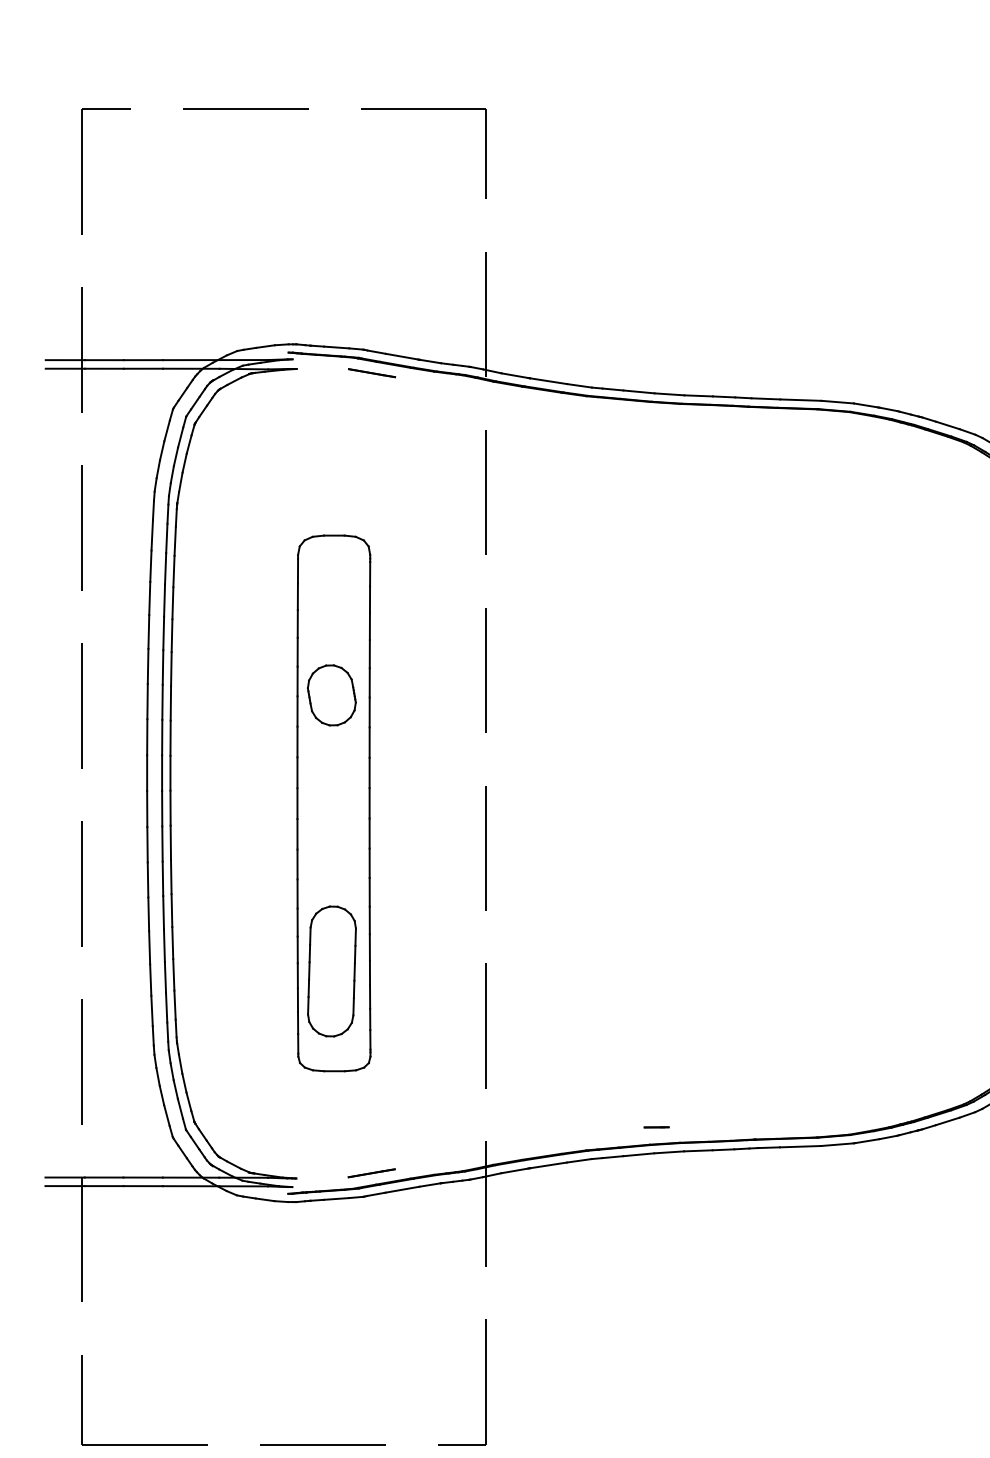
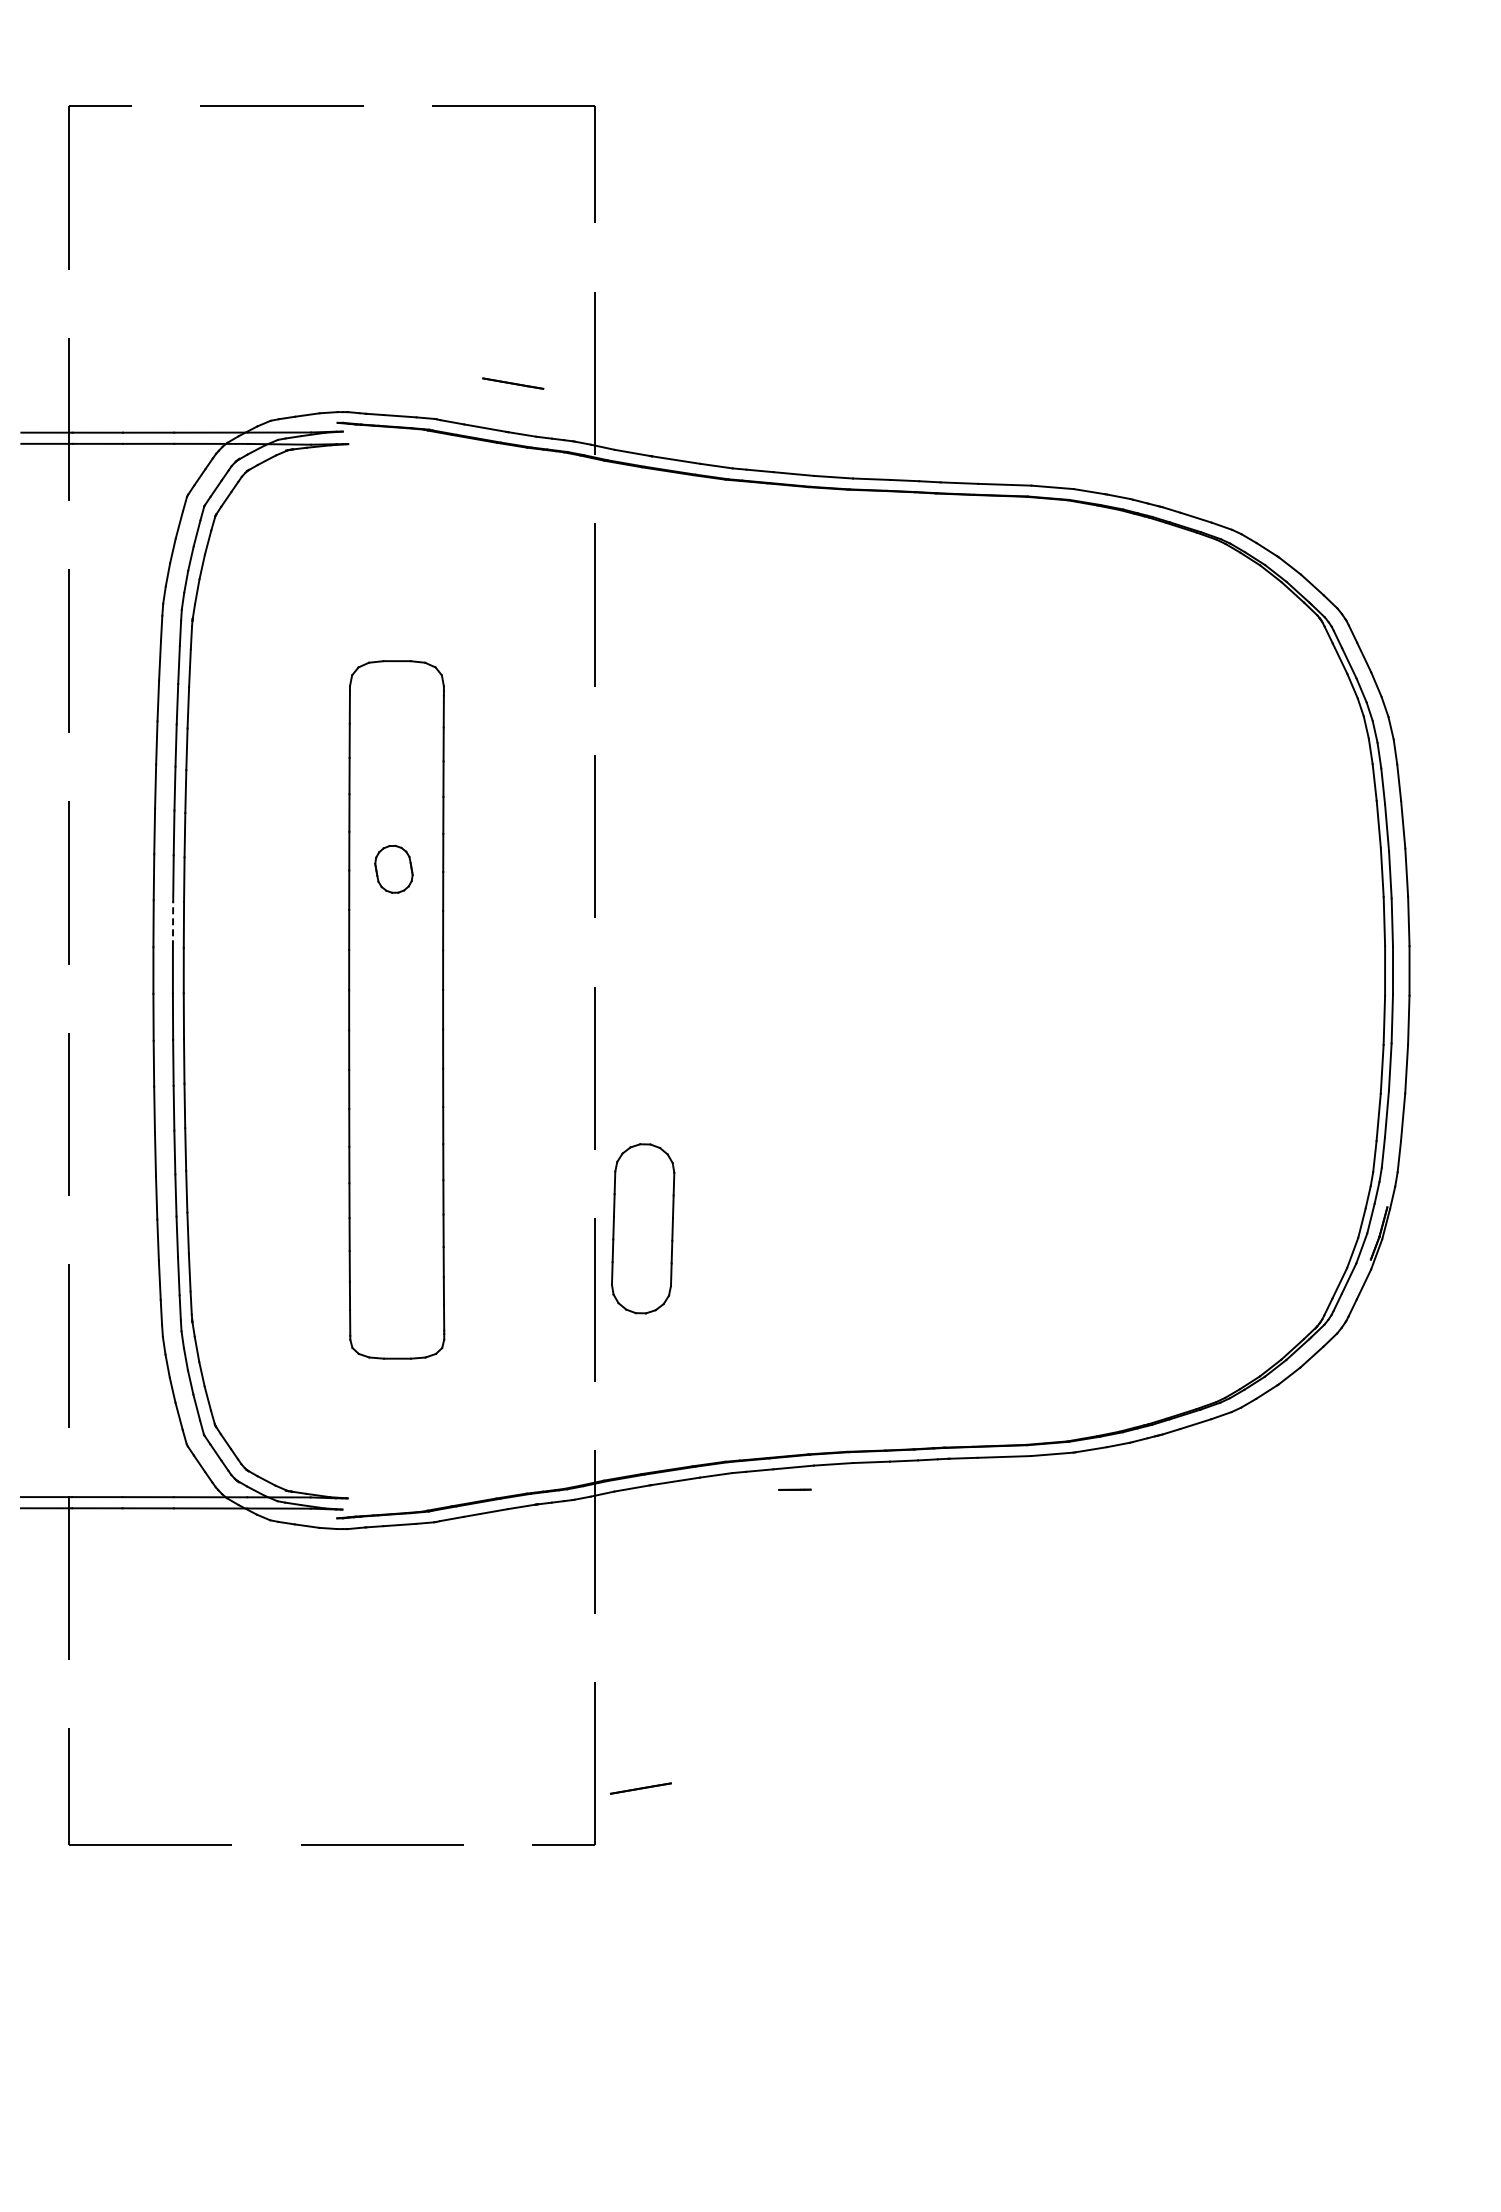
line: (372, 373) -> (513, 383), moved
part: (331, 695) -> (393, 869), size x0.6
line: (162, 737) -> (173, 923), solid -> dashed
part: (332, 971) -> (643, 1228), moved
line: (656, 1127) -> (794, 1489), moved
line: (371, 1173) -> (640, 1788), moved

